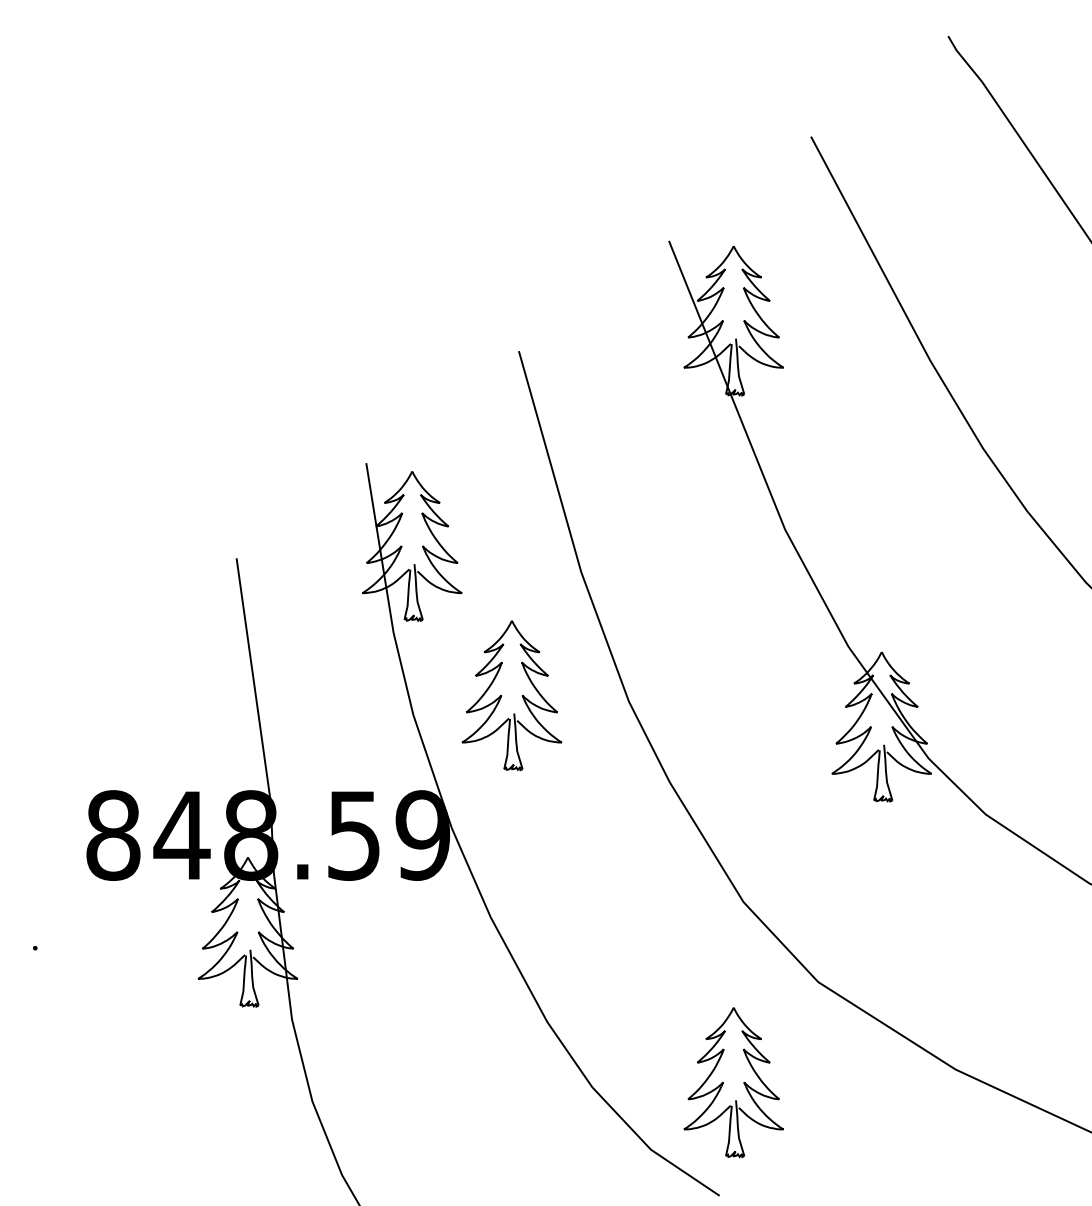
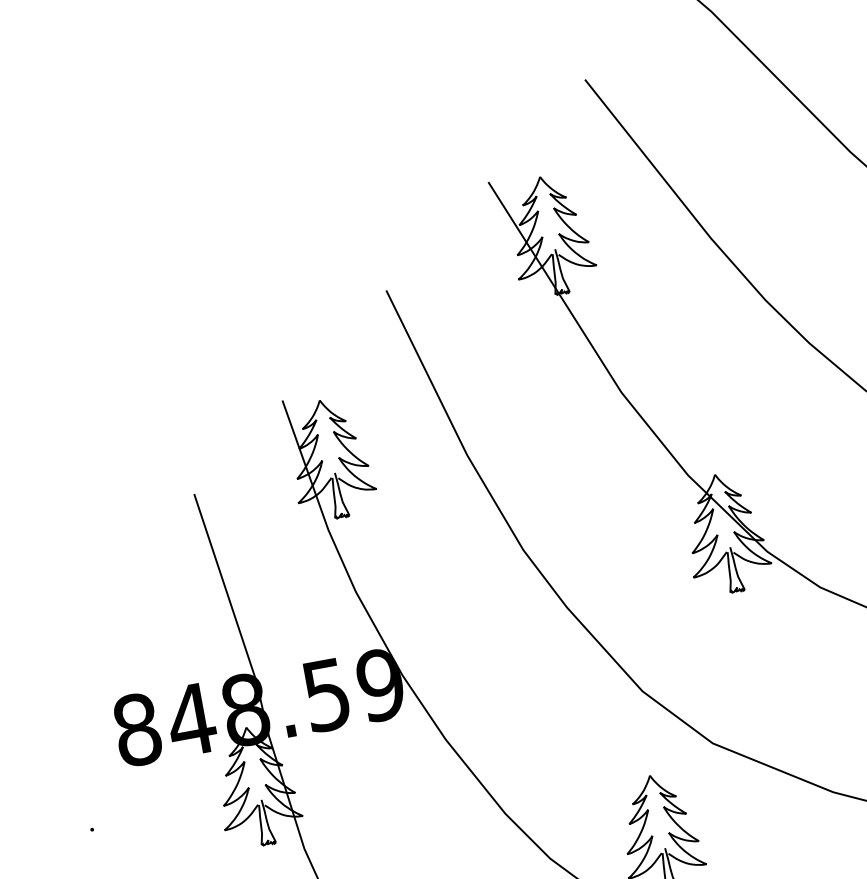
part: (511, 695) -> (430, 562), removed

